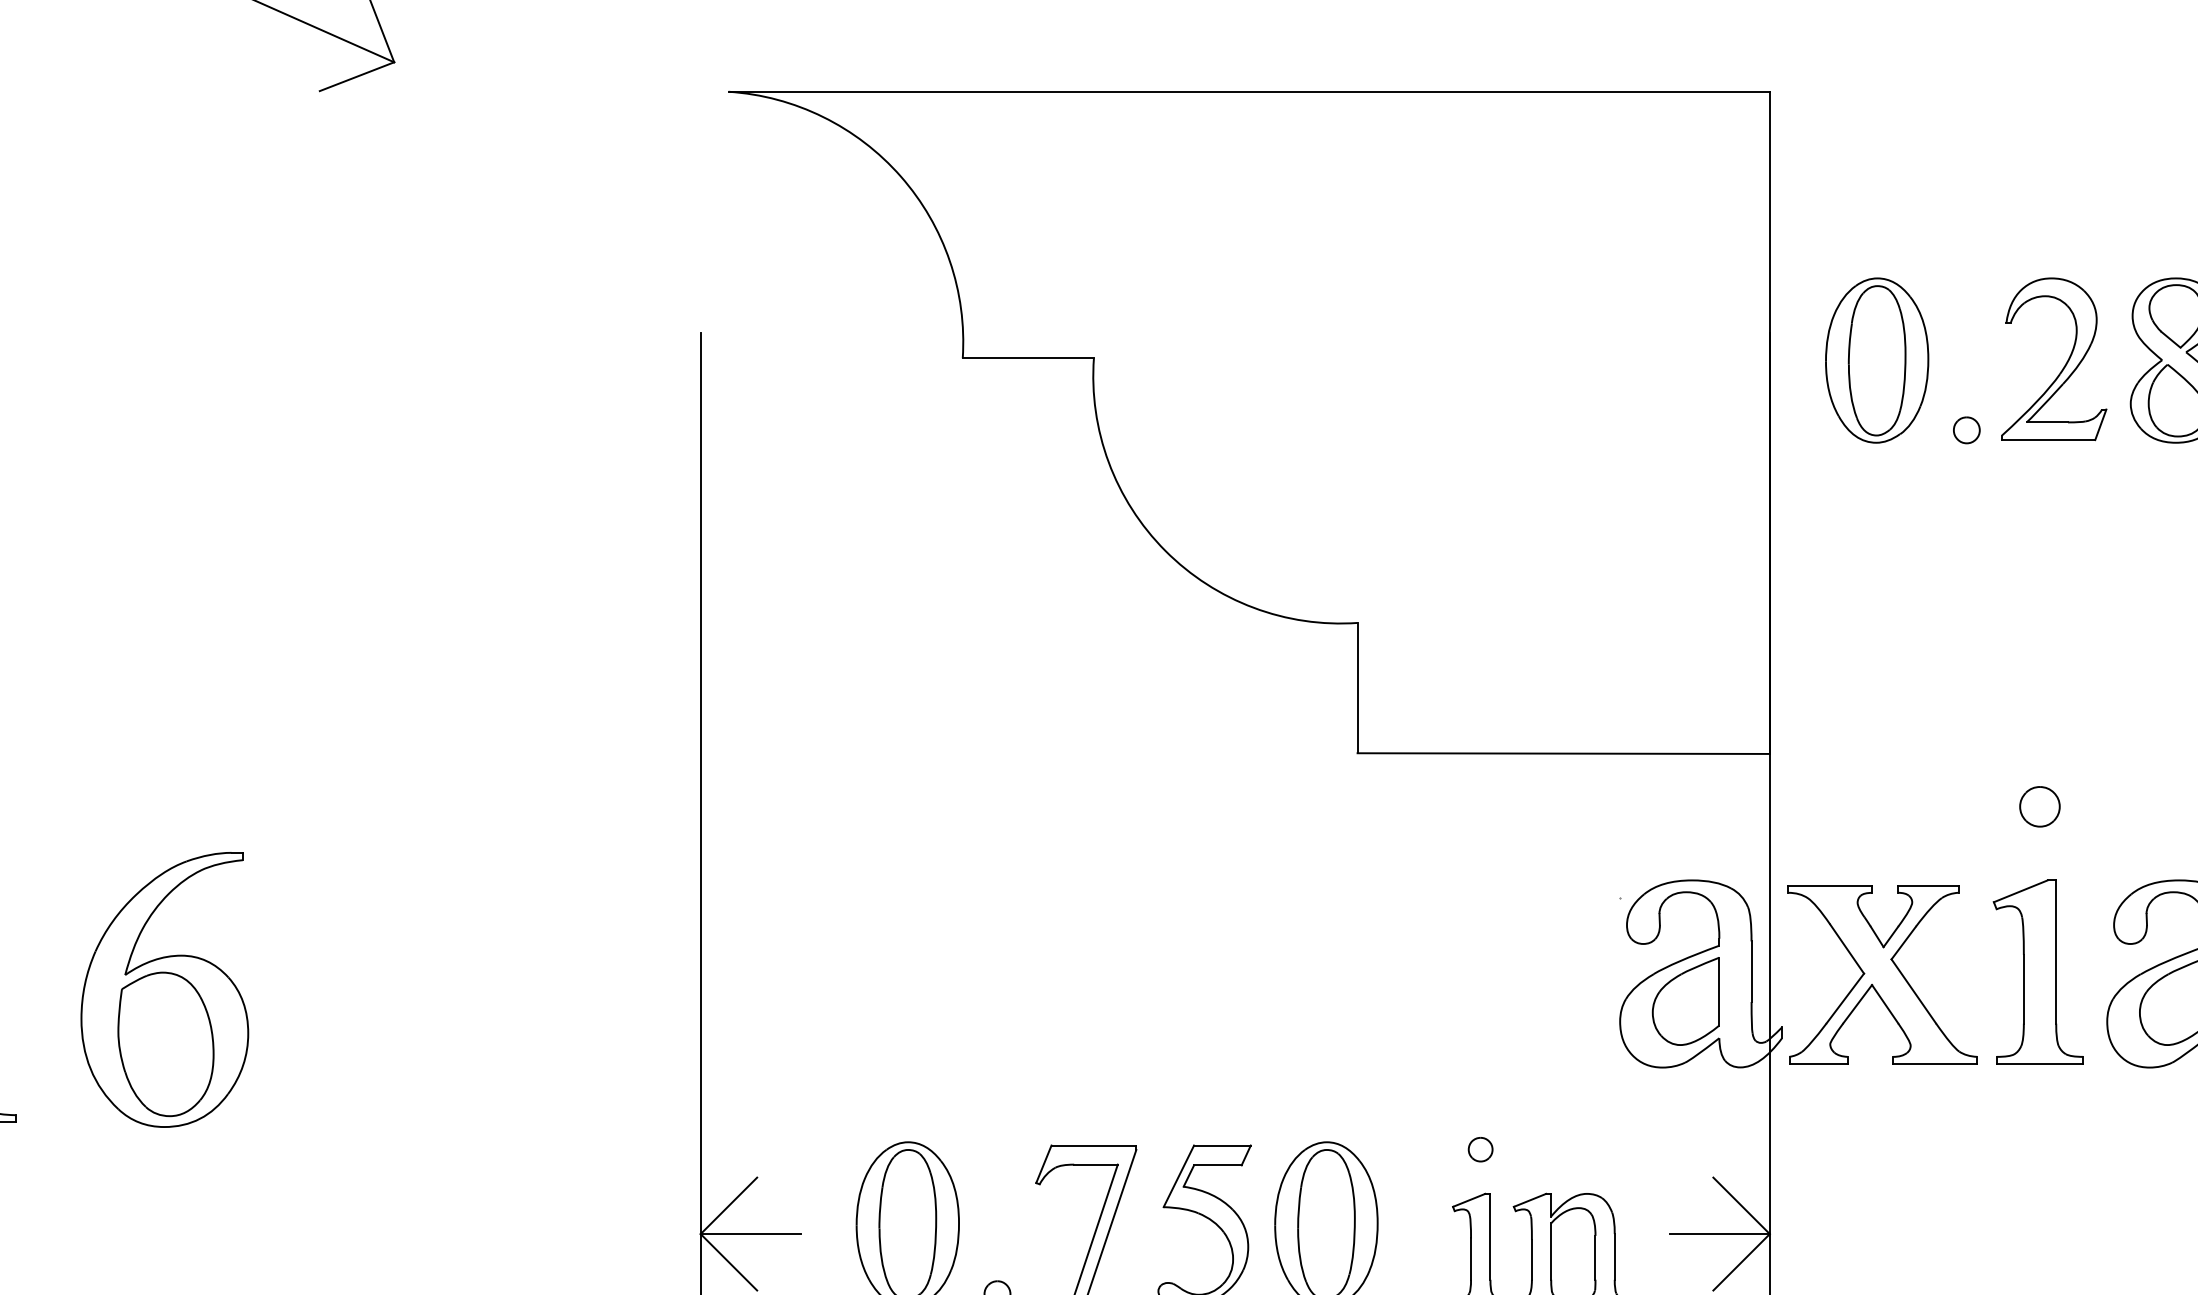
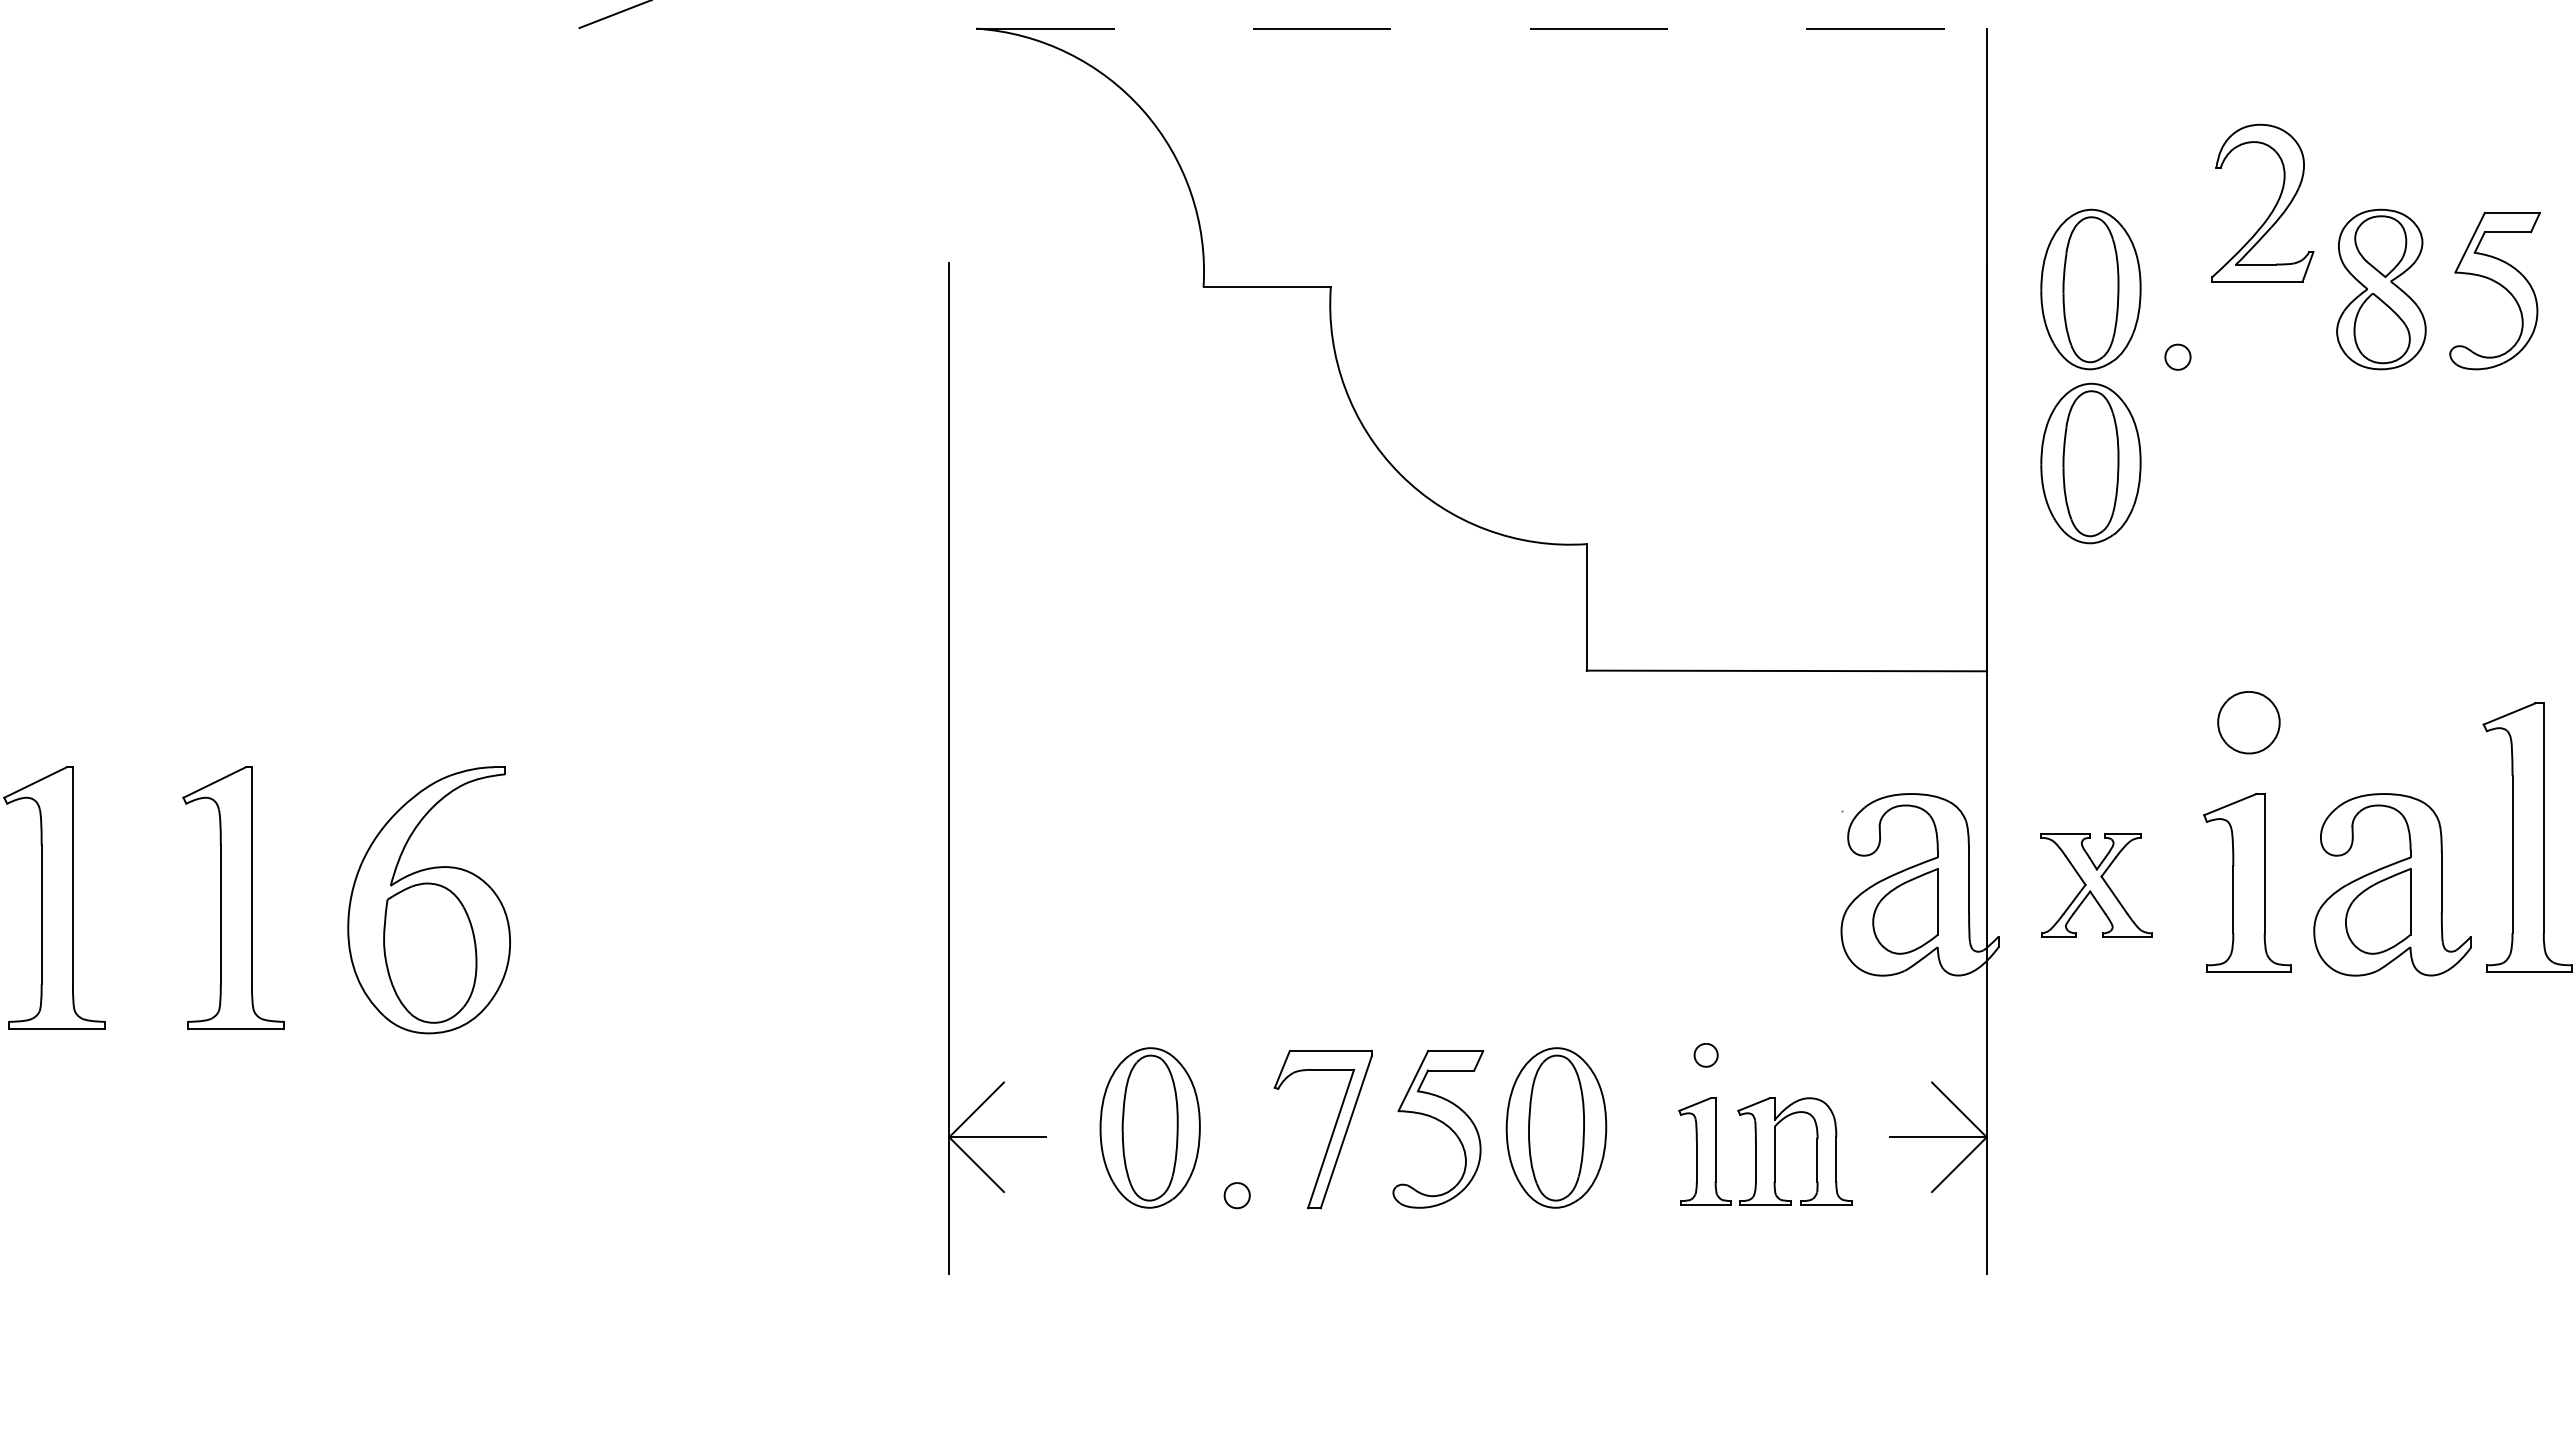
line: (1250, 91) -> (1482, 28), solid -> dashed
part: (2065, 363) -> (2273, 207), moved
part: (1876, 539) -> (2090, 463), added
part: (2039, 806) -> (2248, 722), size x1.6
part: (1882, 974) -> (2096, 885), size x0.6

